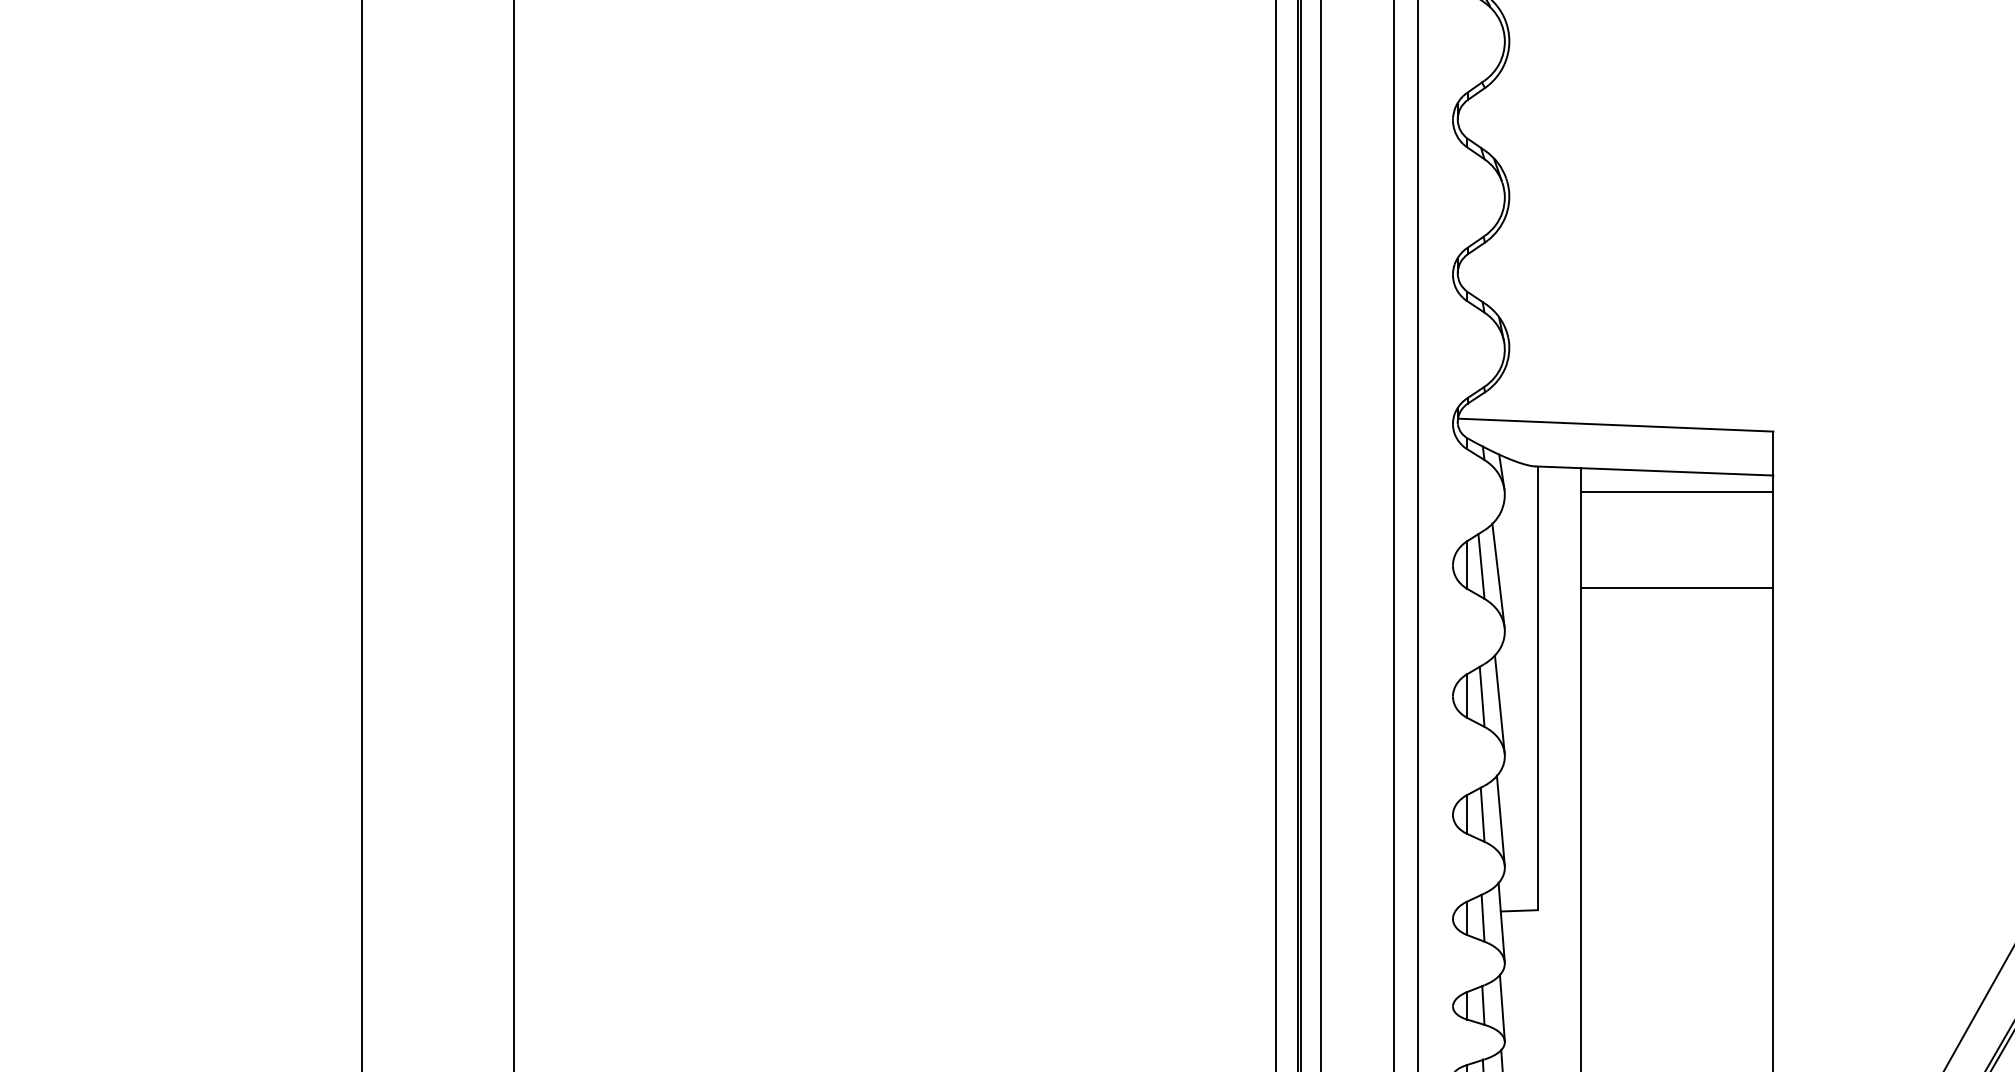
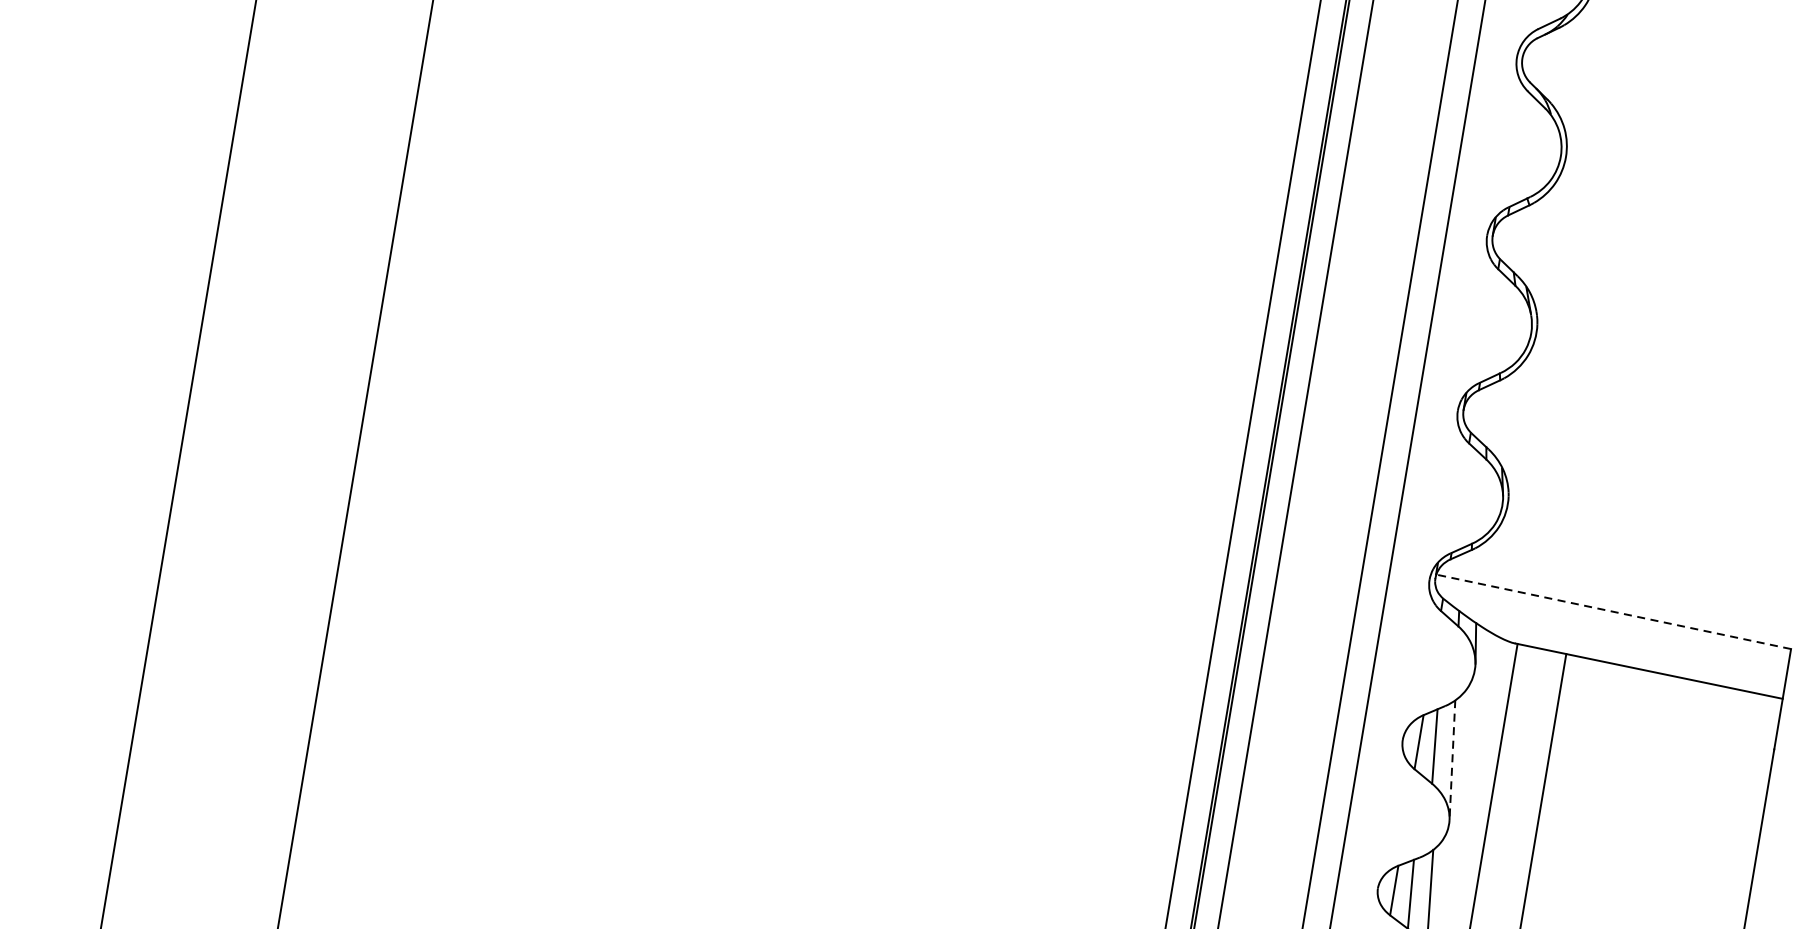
line: (1615, 425) -> (1613, 612), solid -> dashed
line: (1677, 491) -> (1671, 698), removed
line: (1498, 576) -> (1452, 761), solid -> dashed
line: (1677, 588) -> (1652, 808), removed

